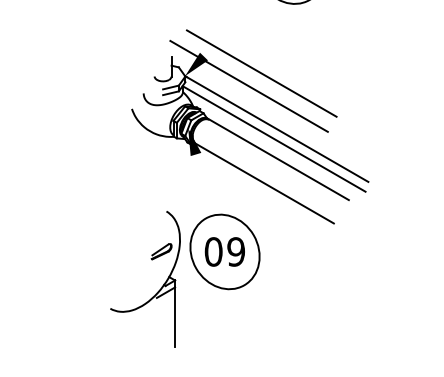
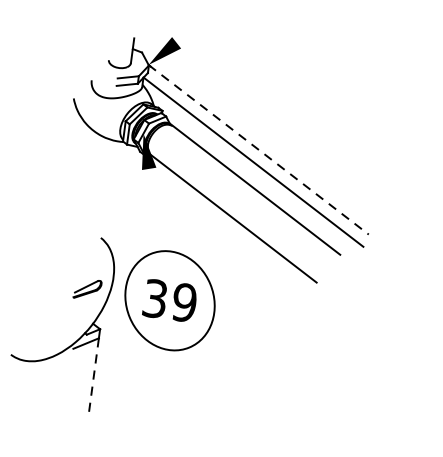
line: (261, 73) -> (248, 74), removed
line: (248, 85) -> (229, 88), removed
line: (276, 129) -> (258, 150), solid -> dashed
text: (213, 251) -> (155, 298), 09 -> 39
line: (175, 317) -> (94, 377), solid -> dashed

